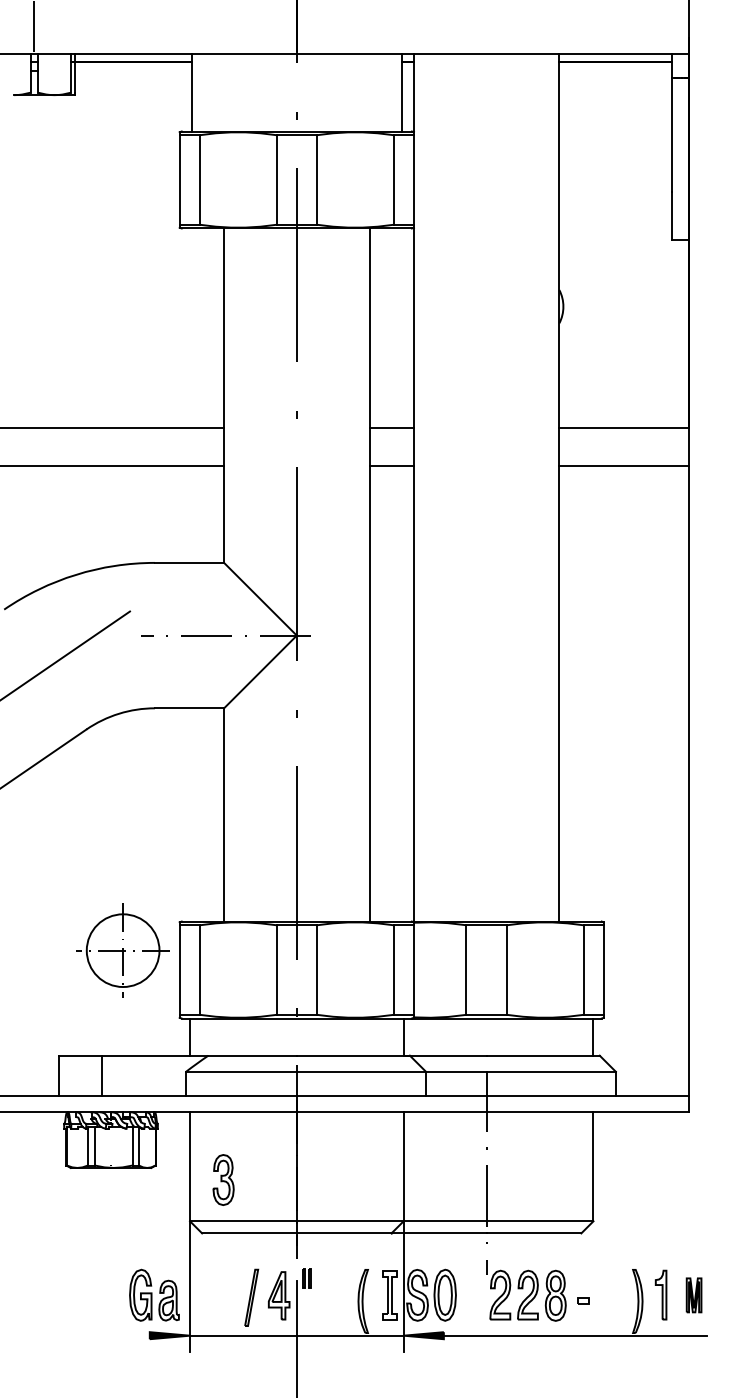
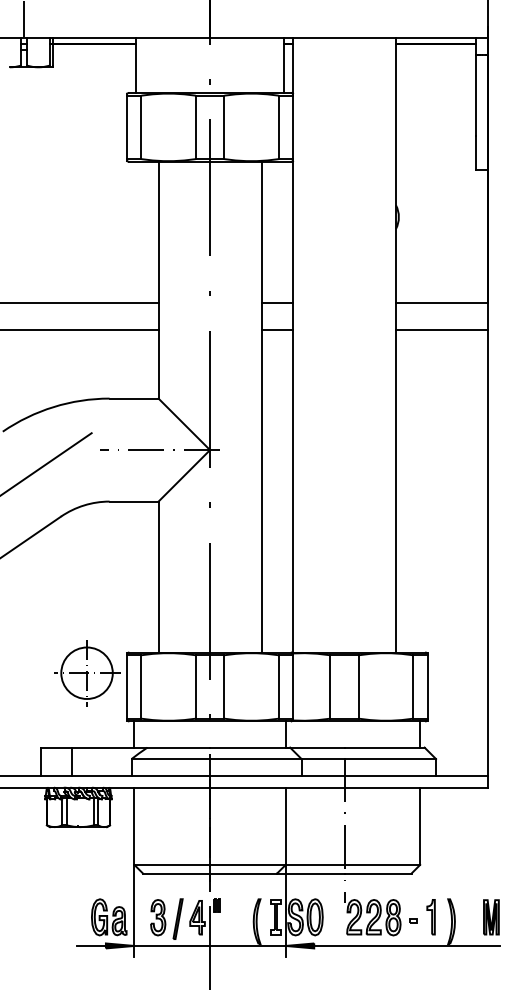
part: (224, 1179) -> (158, 917), moved
part: (660, 1295) -> (430, 917), moved
part: (694, 1295) -> (491, 917), size x1.43
line: (129, 1335) -> (91, 945), added

